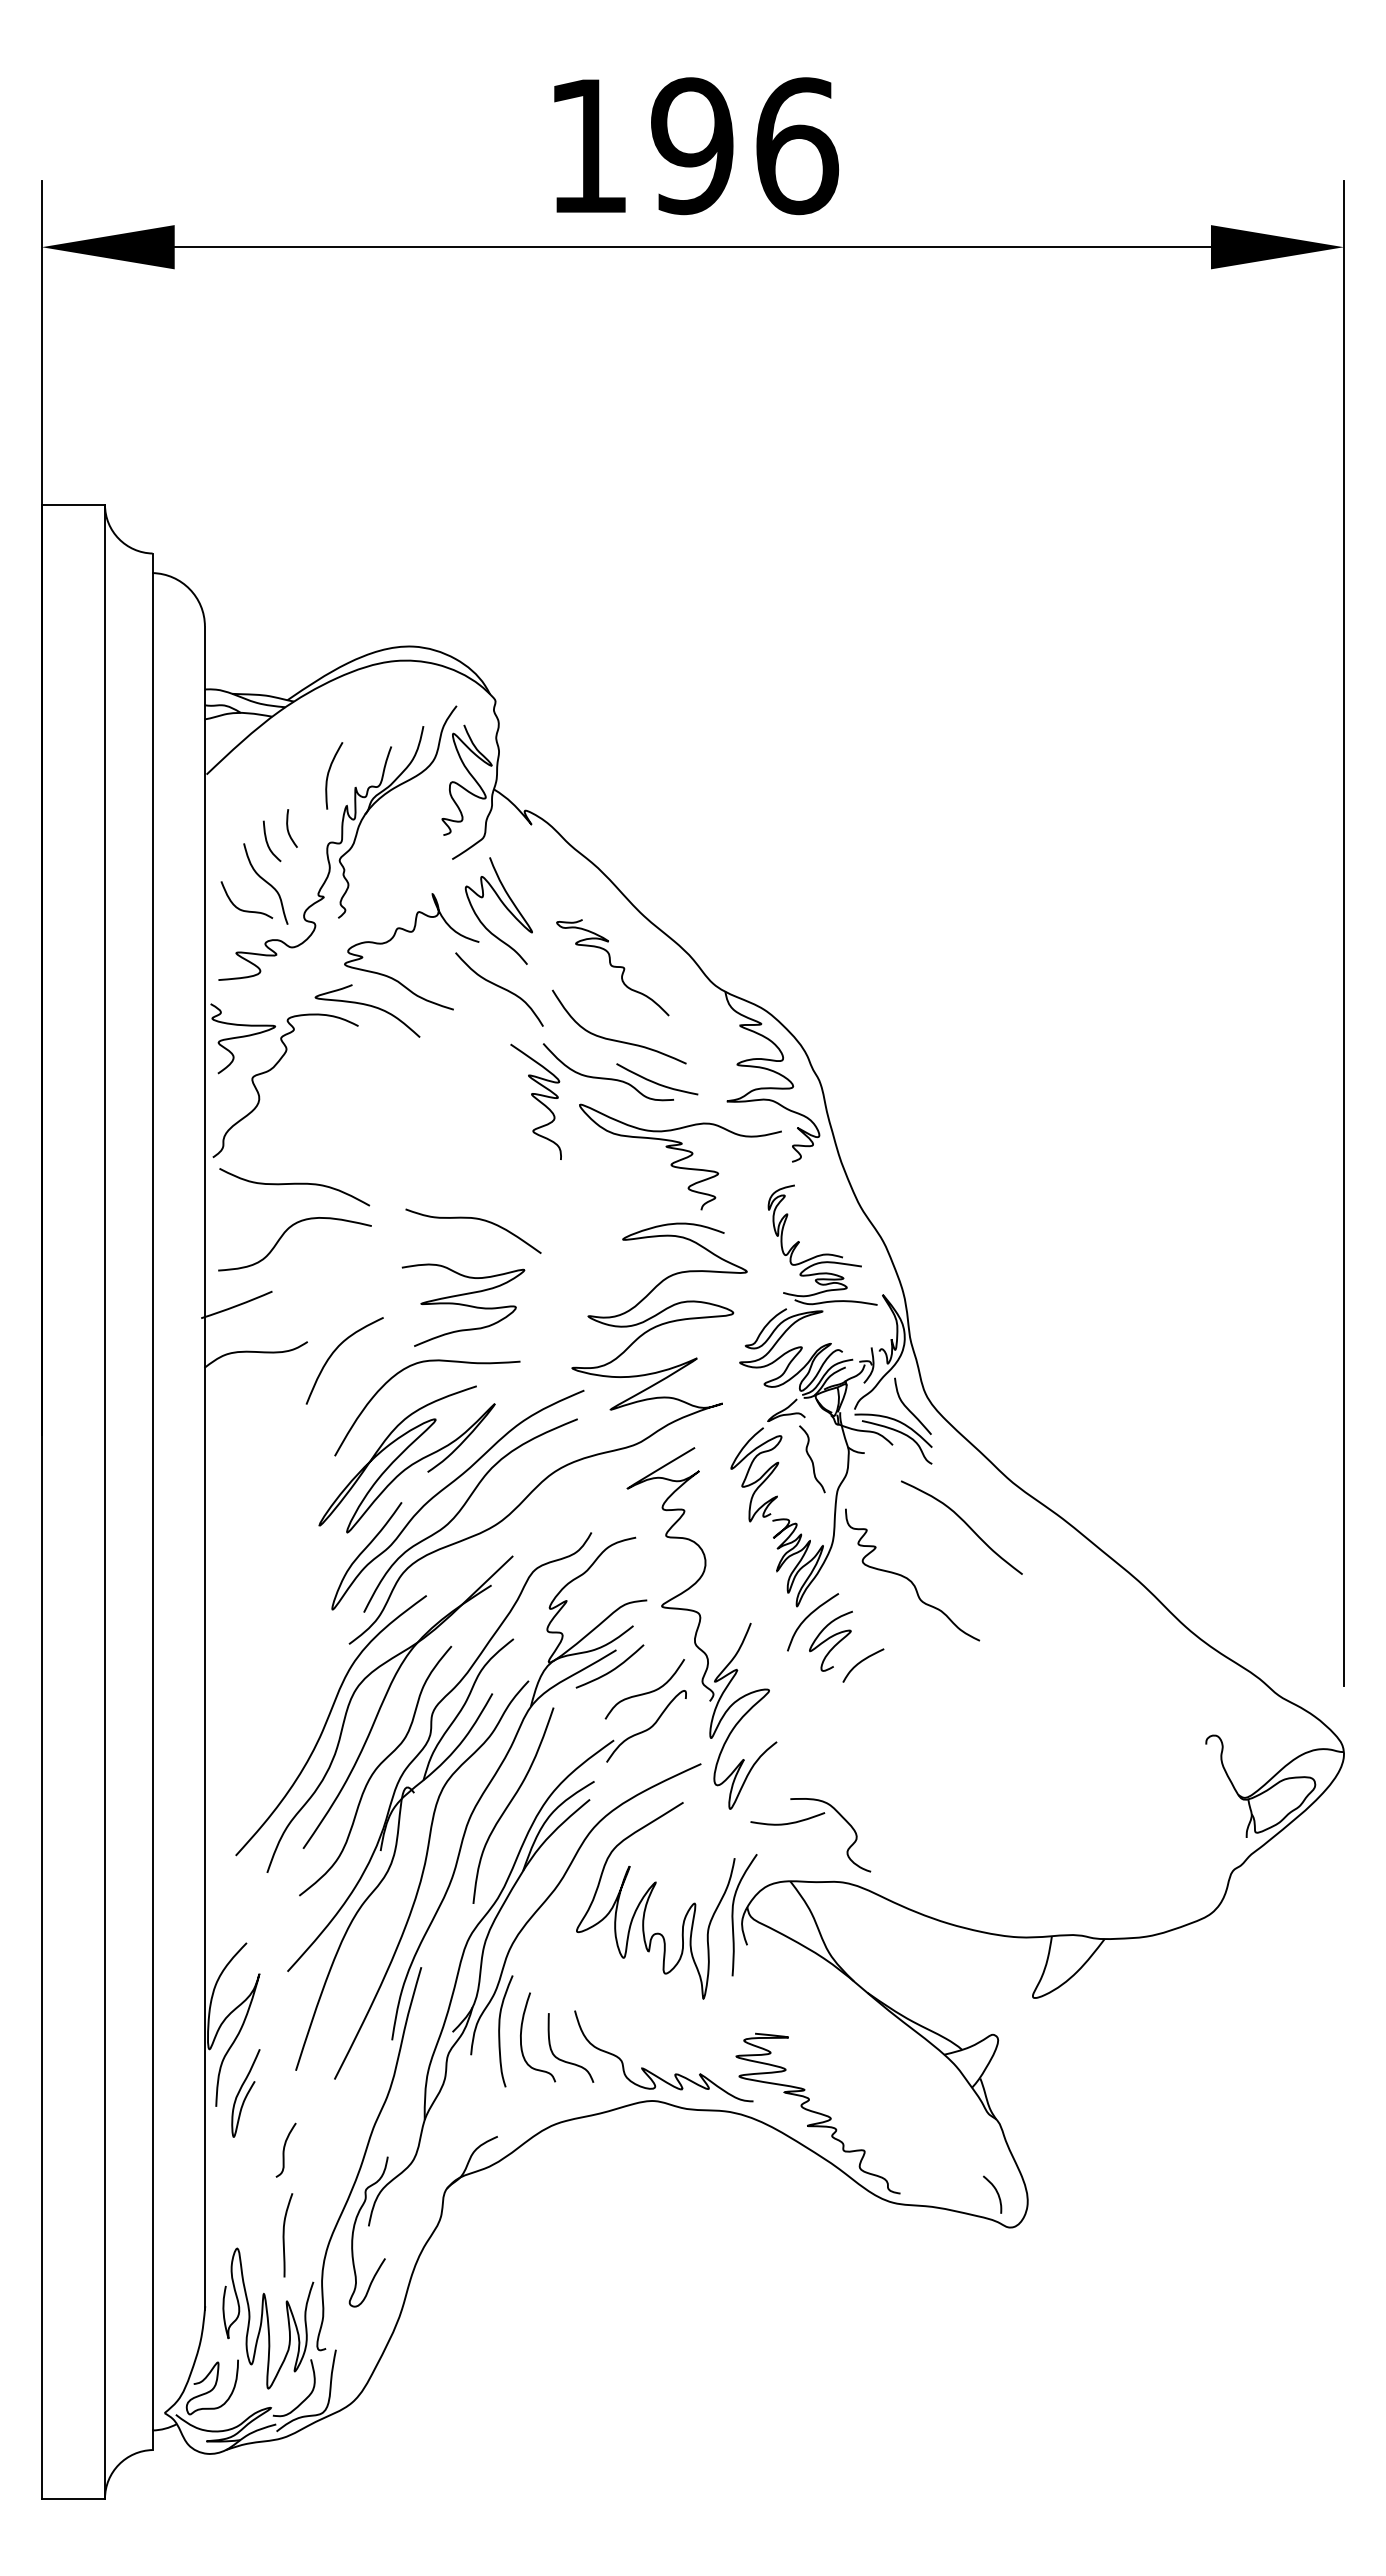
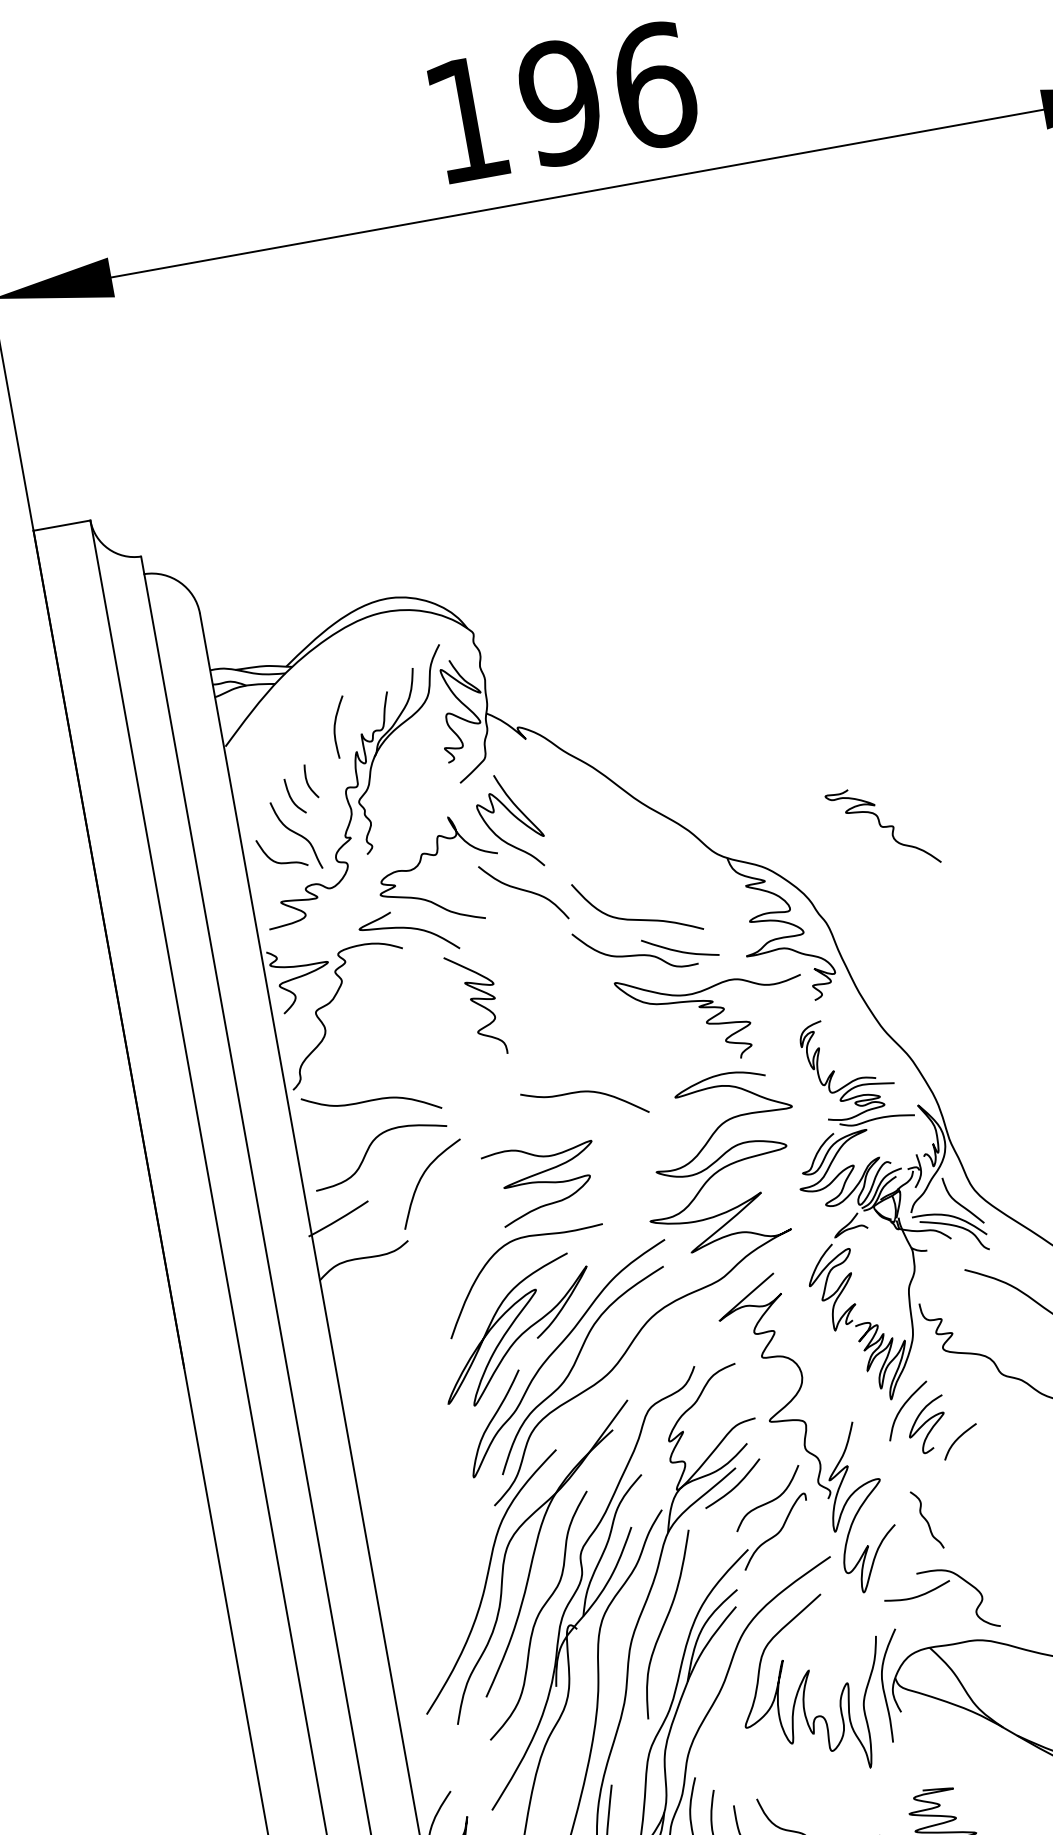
curve: (612, 967) -> (882, 828), moved
curve: (535, 1099) -> (474, 1003), moved
curve: (473, 1219) -> (582, 1092), moved
curve: (335, 1351) -> (422, 1177), moved
curve: (812, 1459) -> (927, 1520), moved

